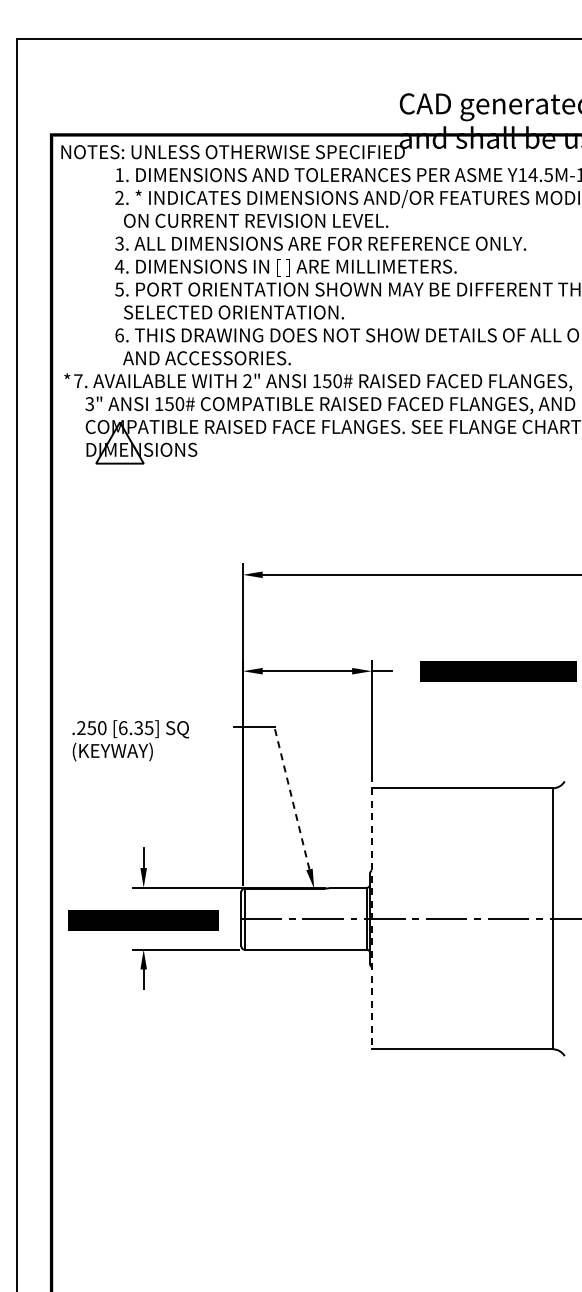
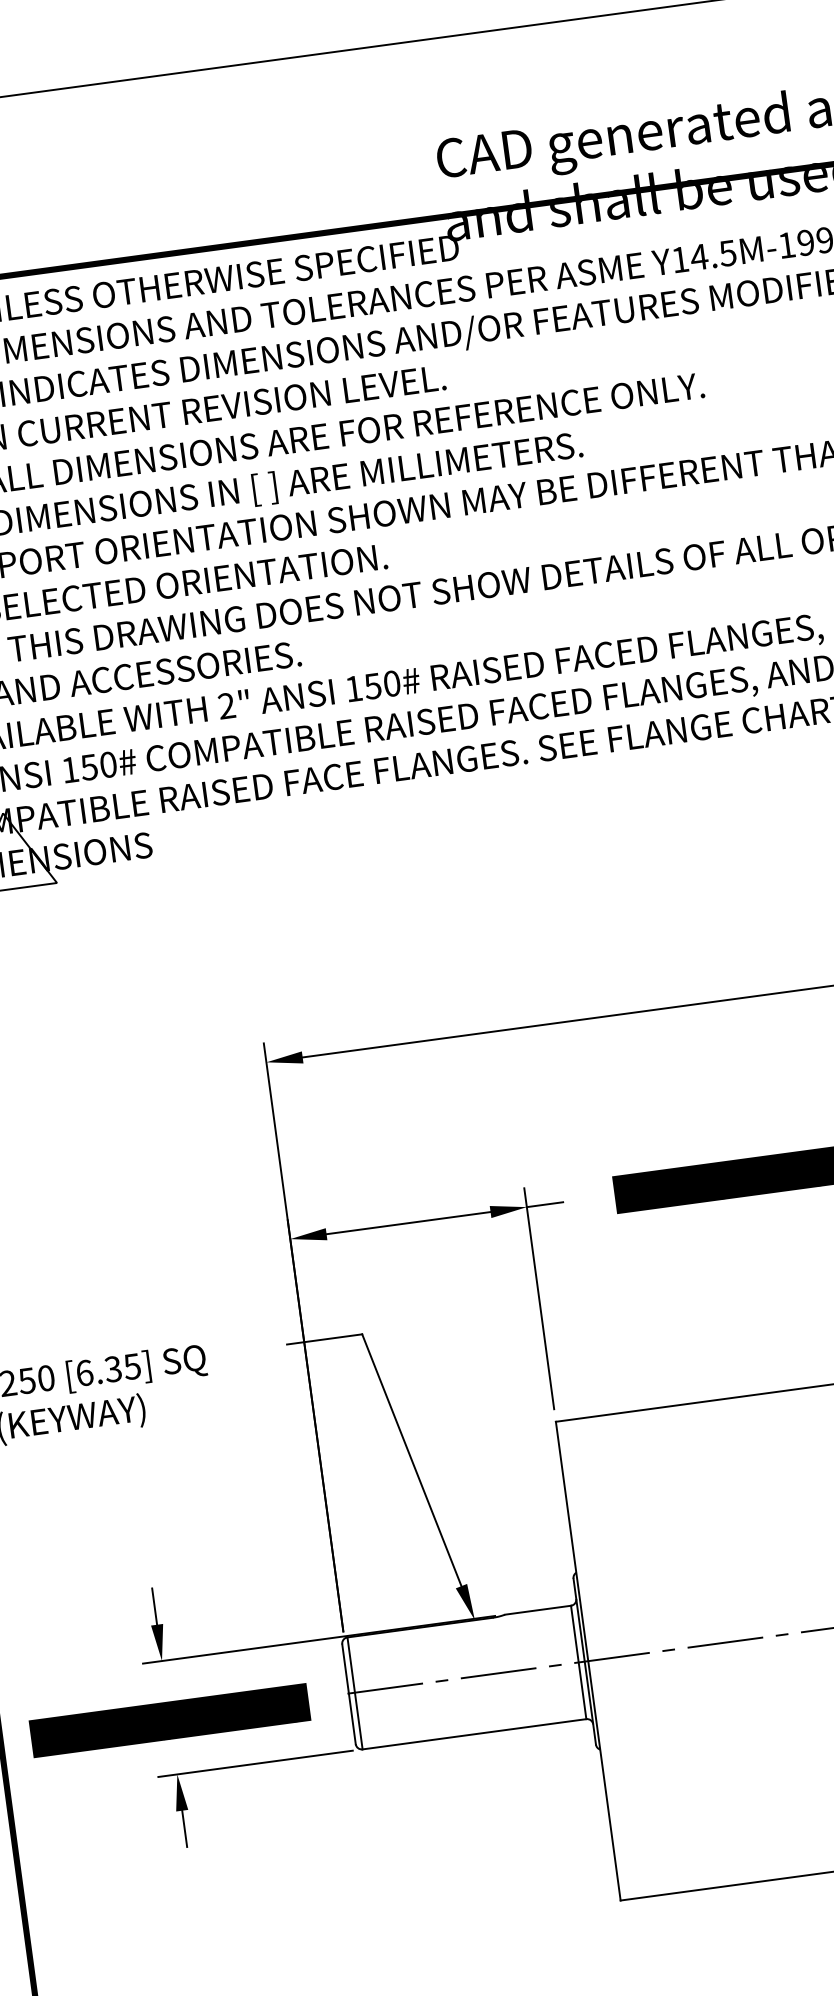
line: (291, 797) -> (410, 1458), dashed -> solid
line: (371, 918) -> (587, 1660), dashed -> solid

